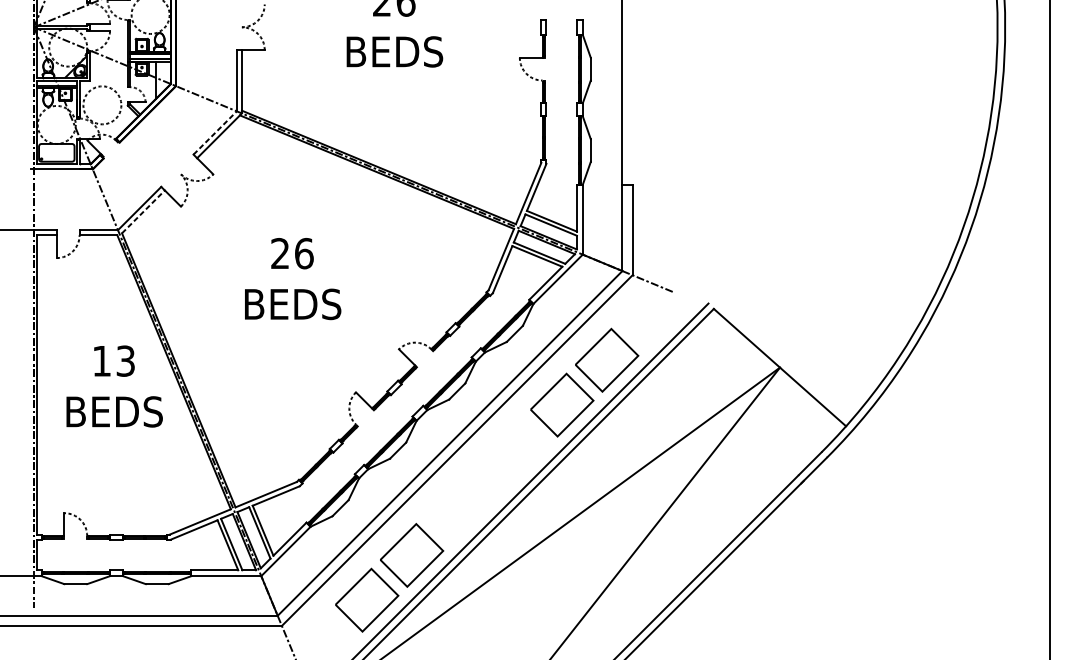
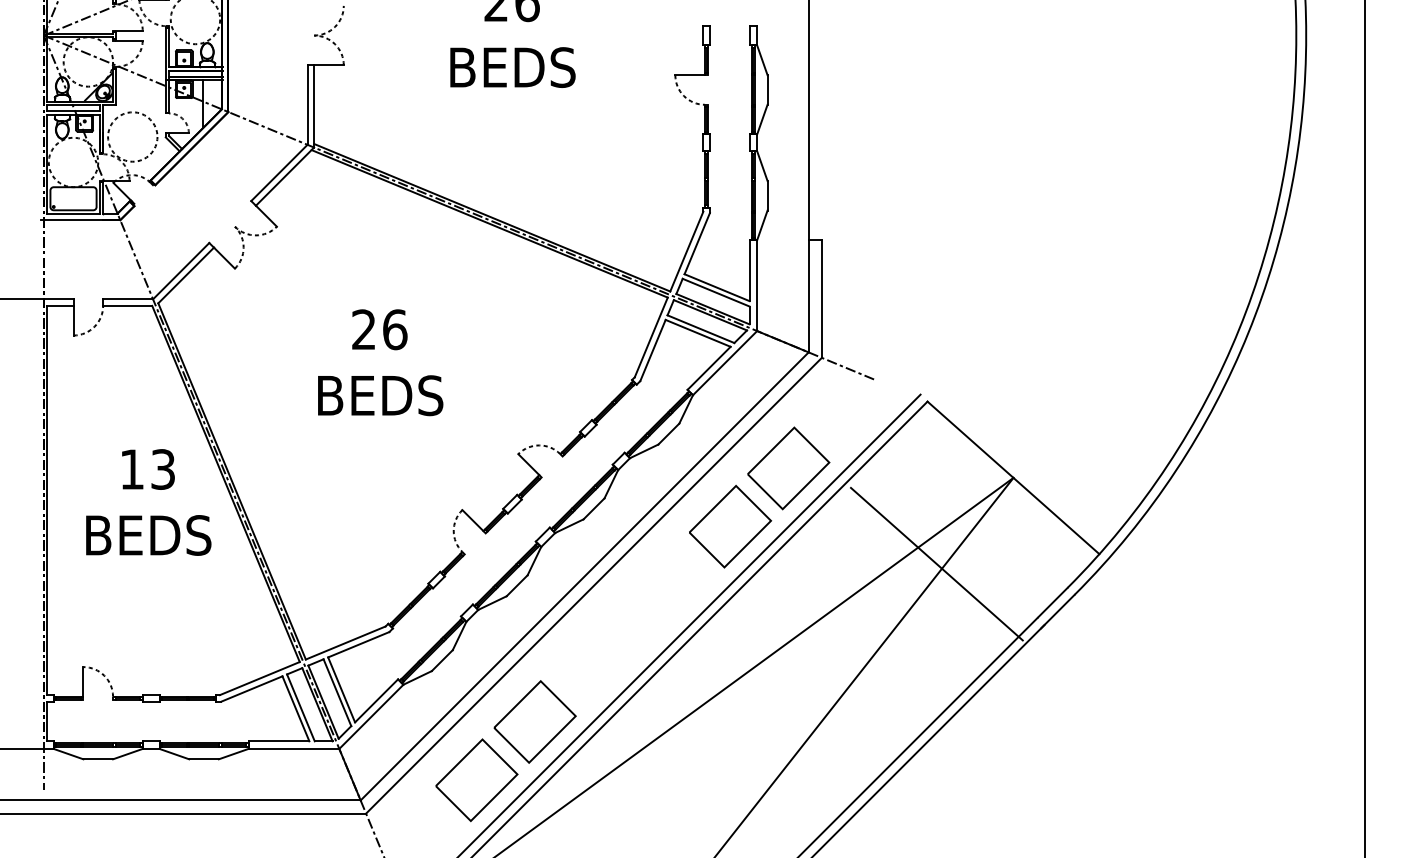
line: (215, 132) -> (279, 172), dashed -> solid
line: (143, 211) -> (186, 275), dashed -> solid
line: (720, 433) -> (936, 563), added

